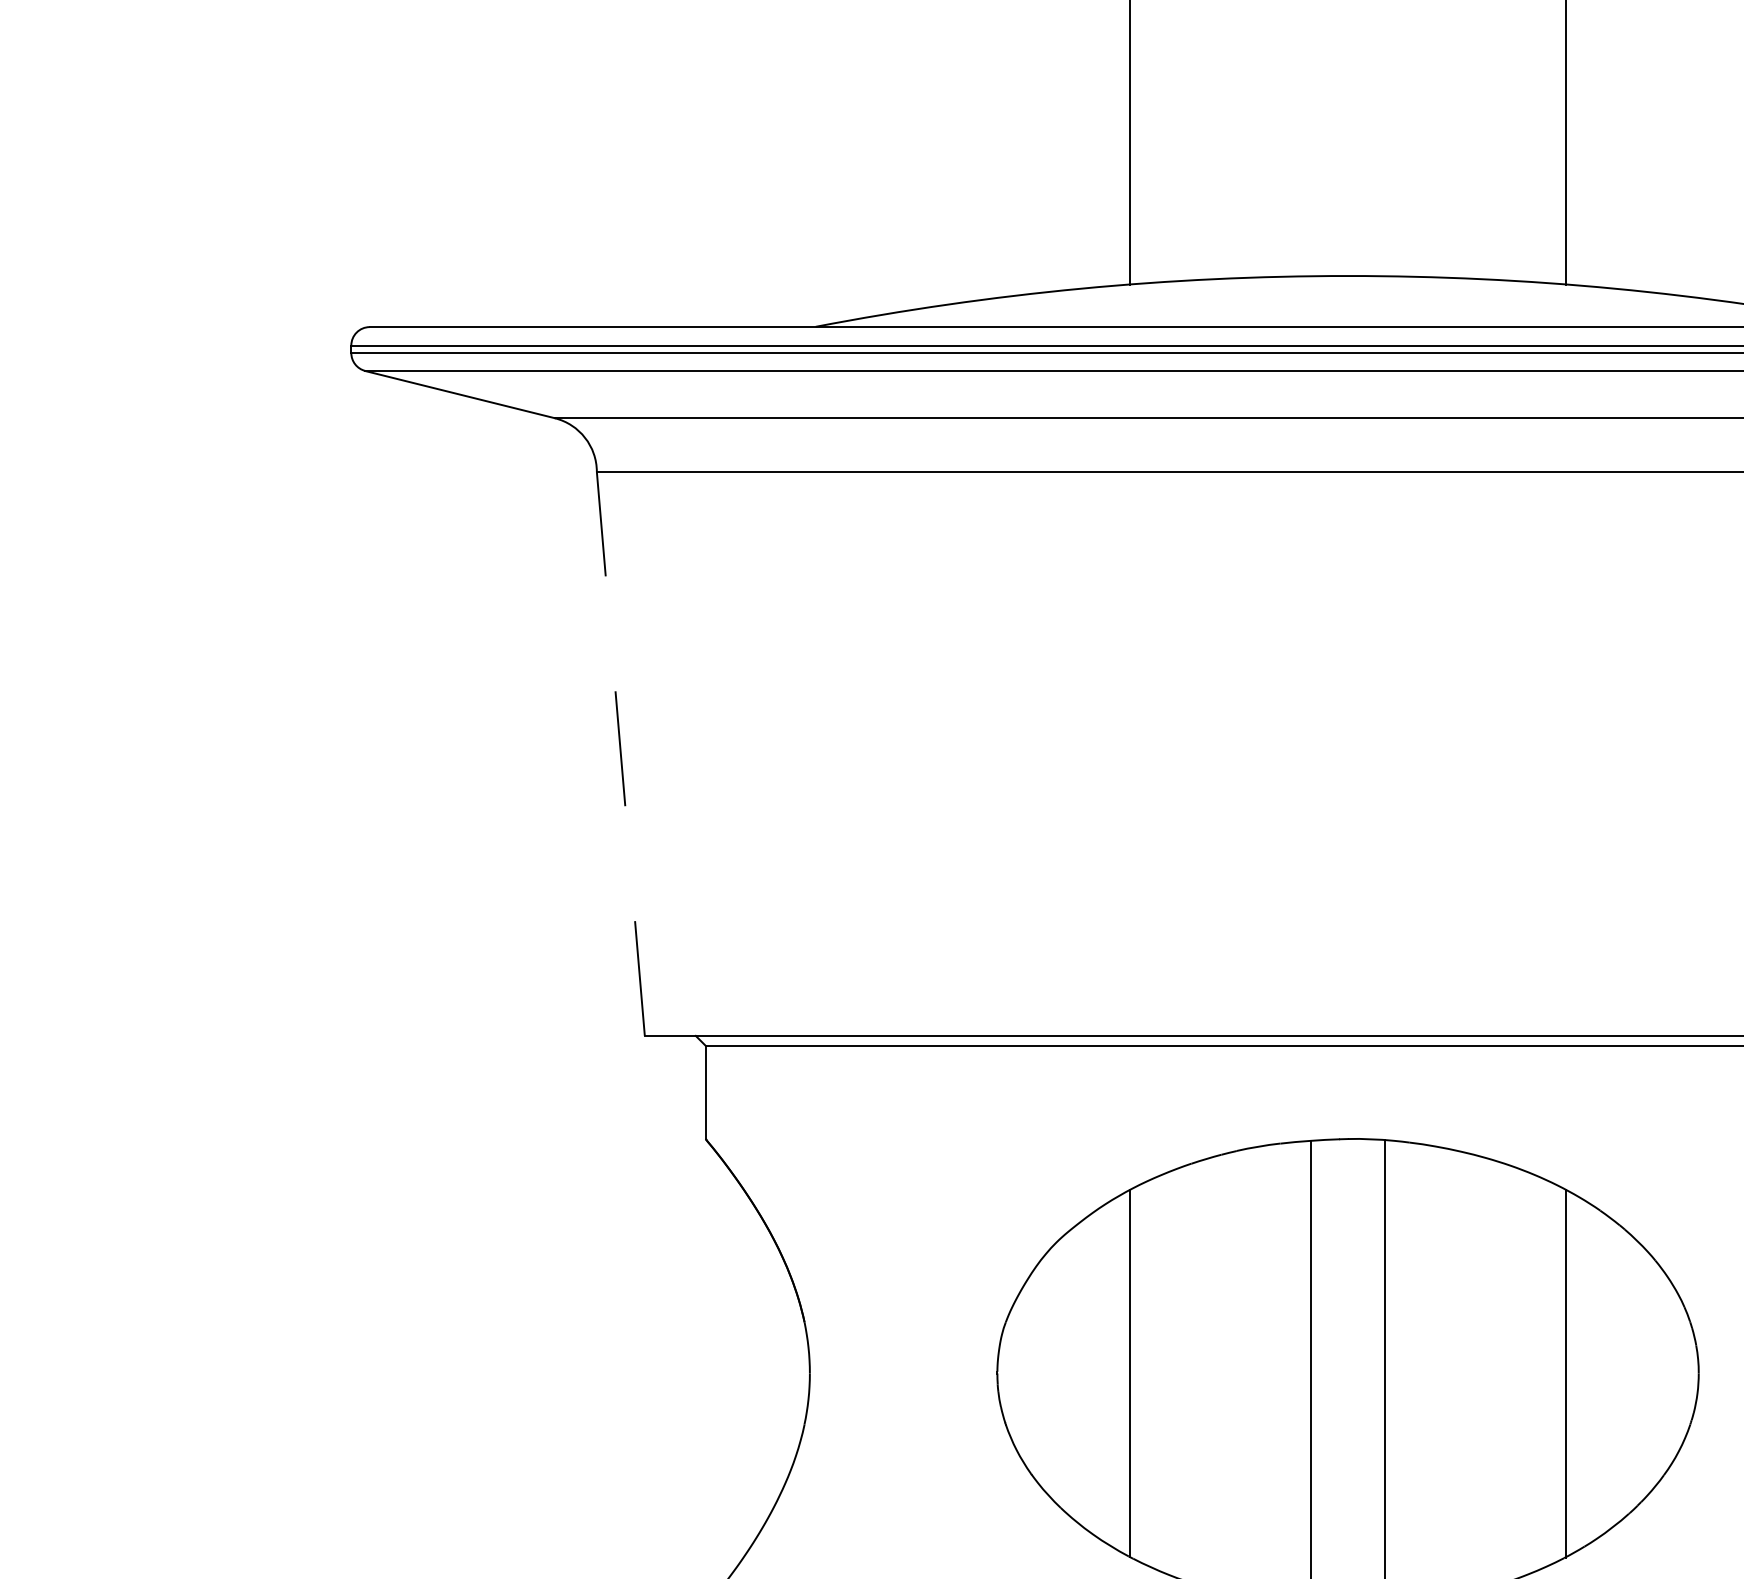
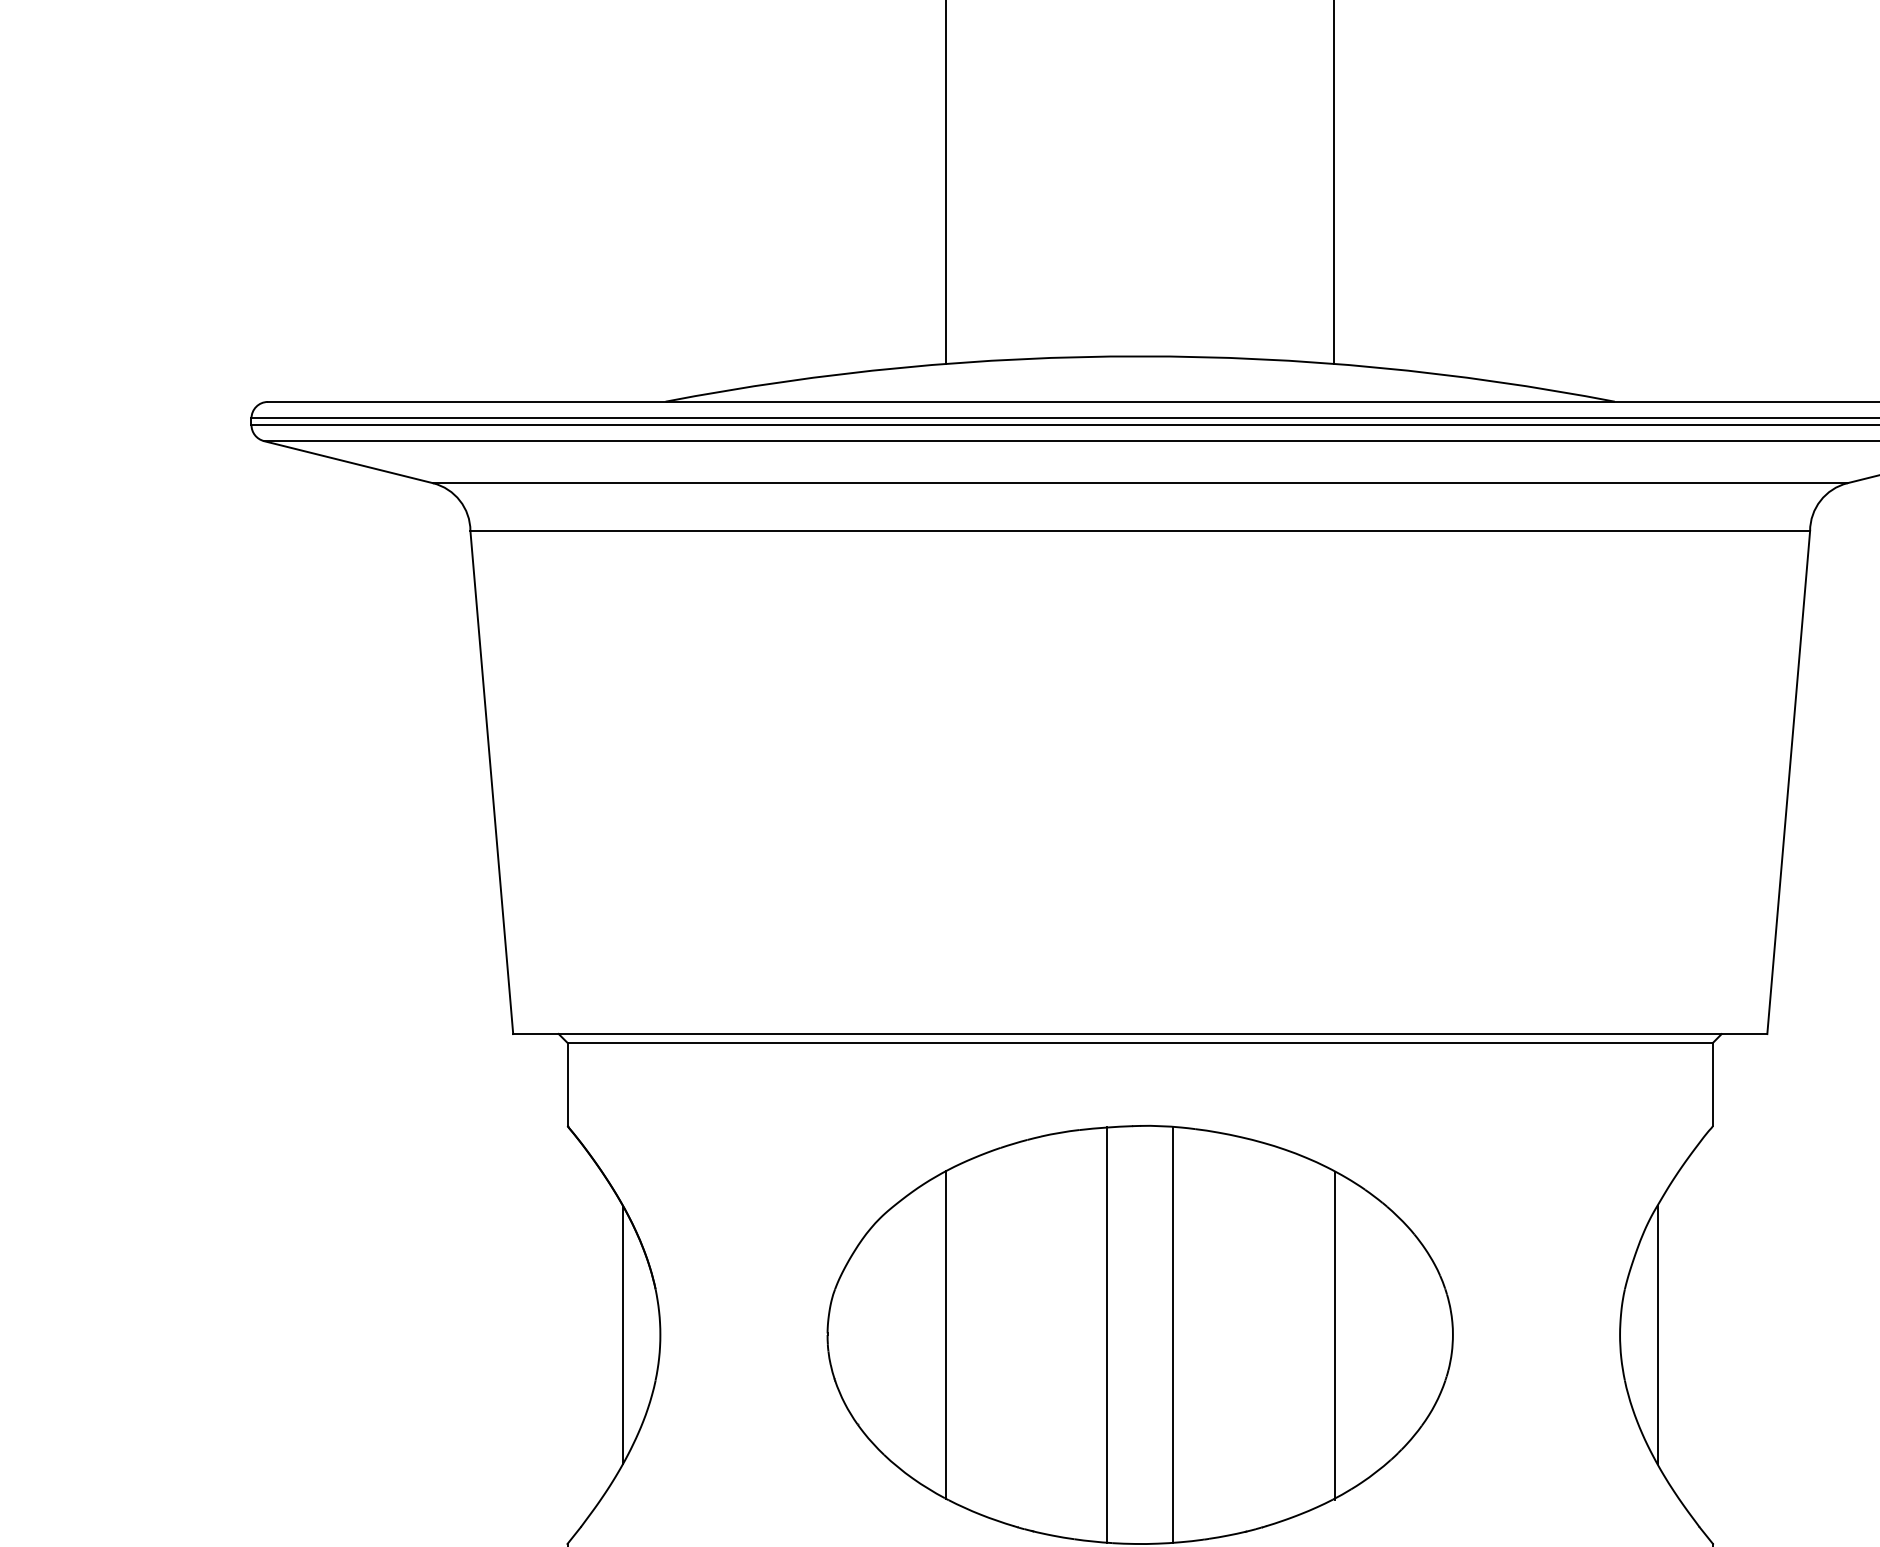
line: (620, 753) -> (491, 782), dashed -> solid
line: (767, 1372) -> (622, 1334), added

